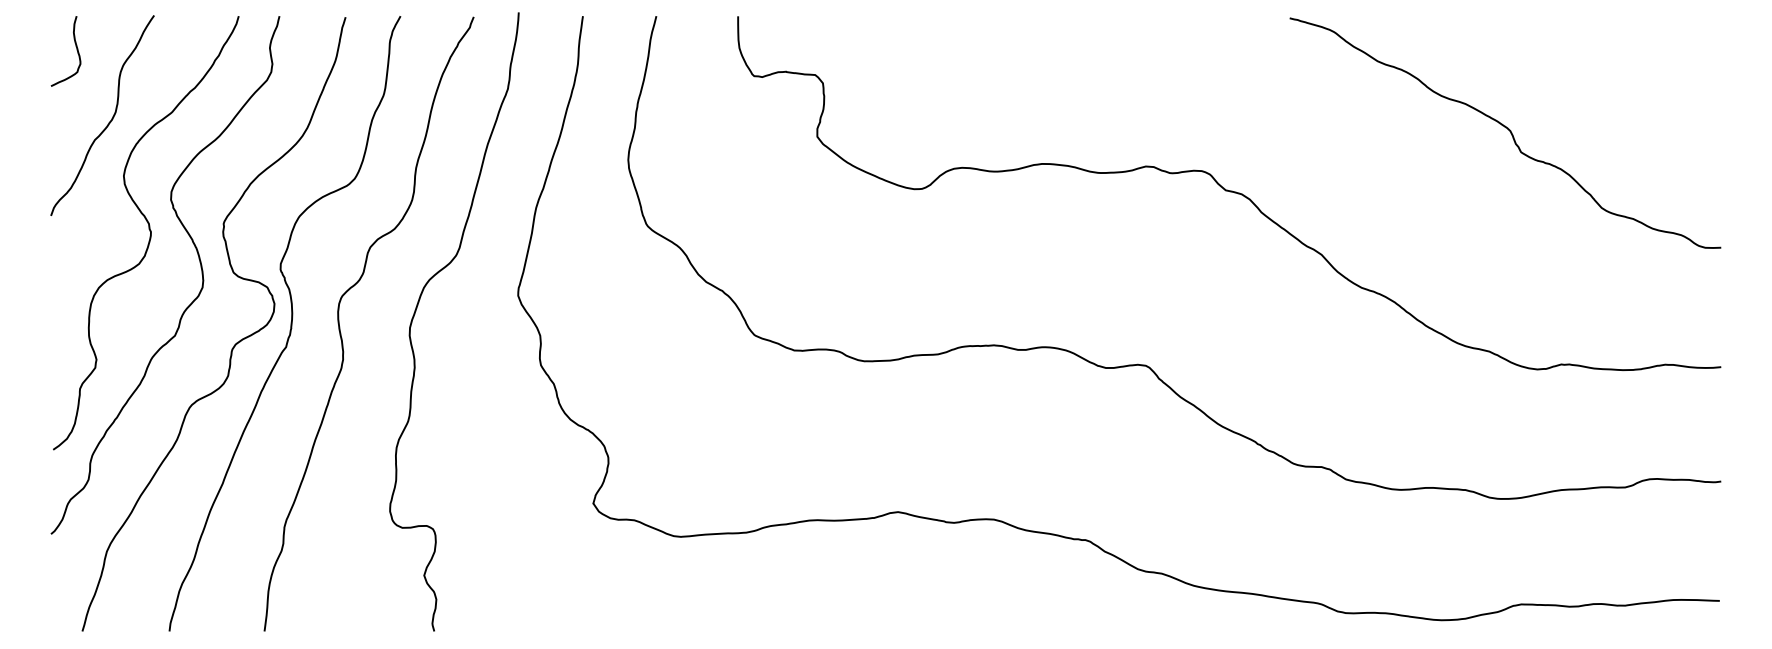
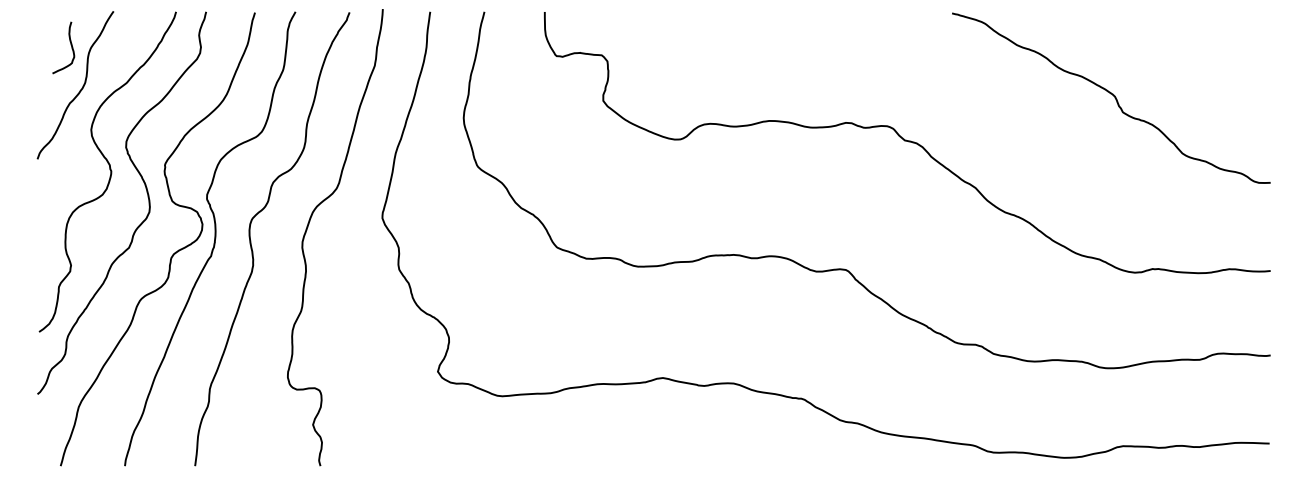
curve: (75, 48) -> (70, 45), moved

